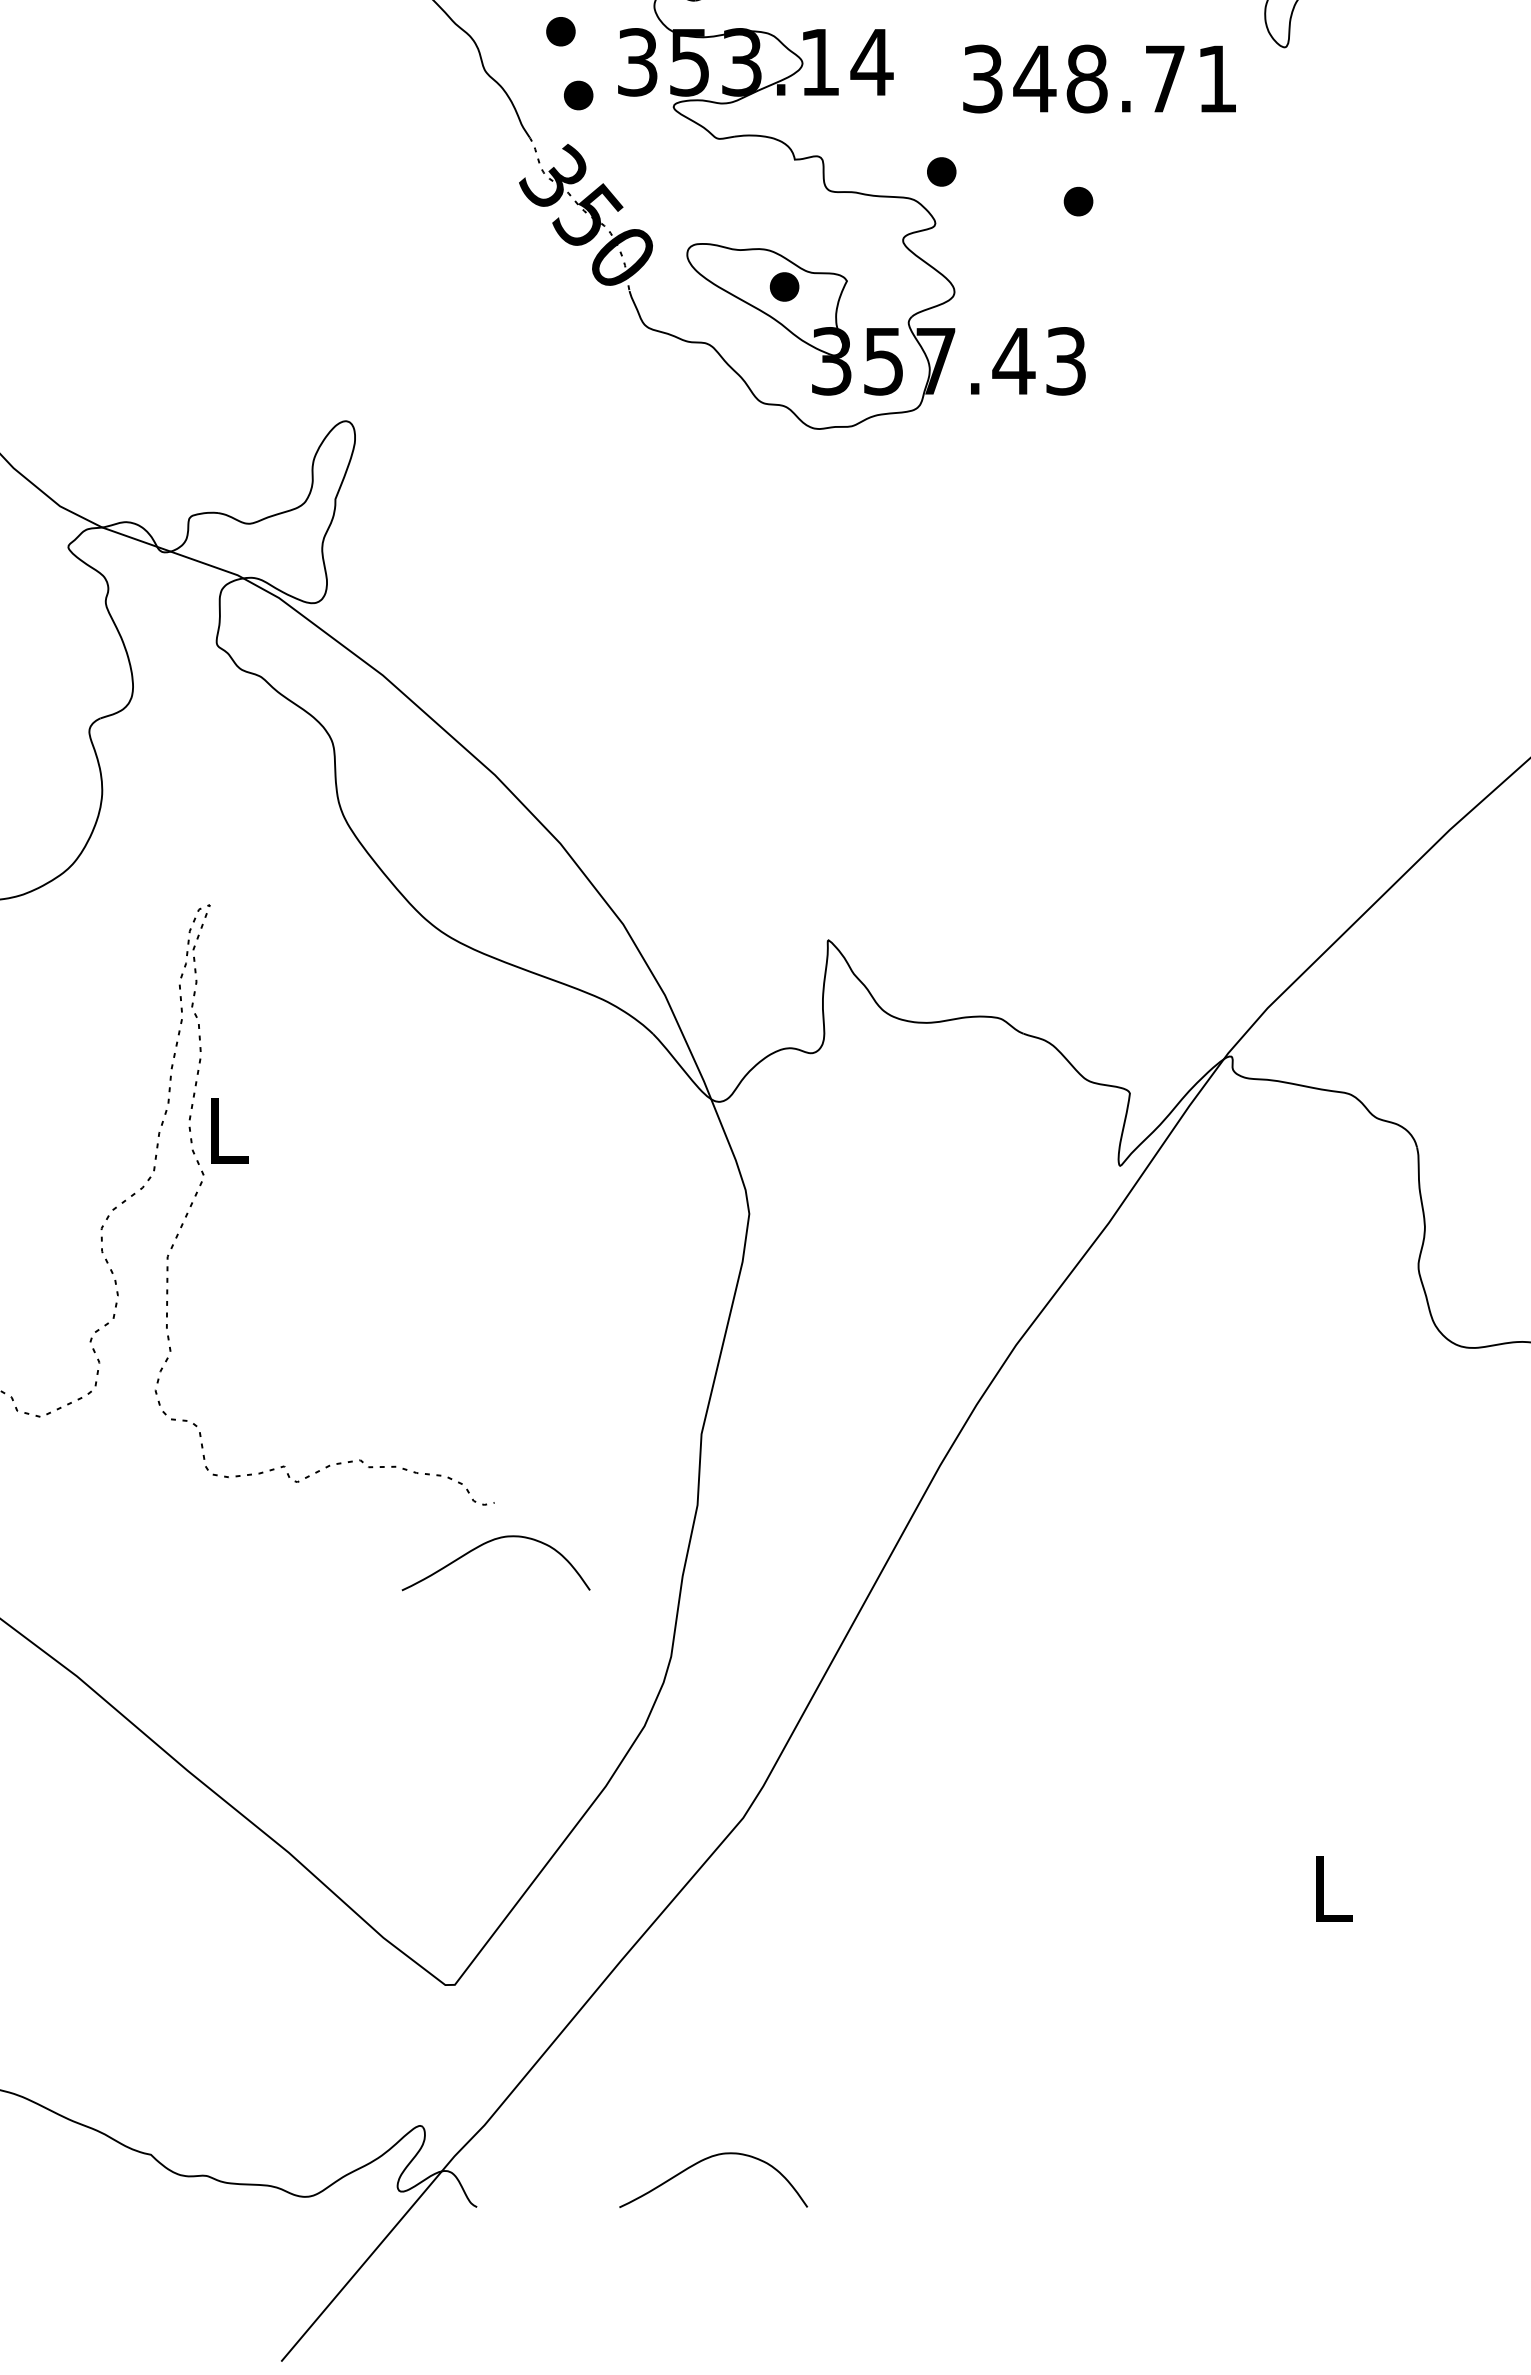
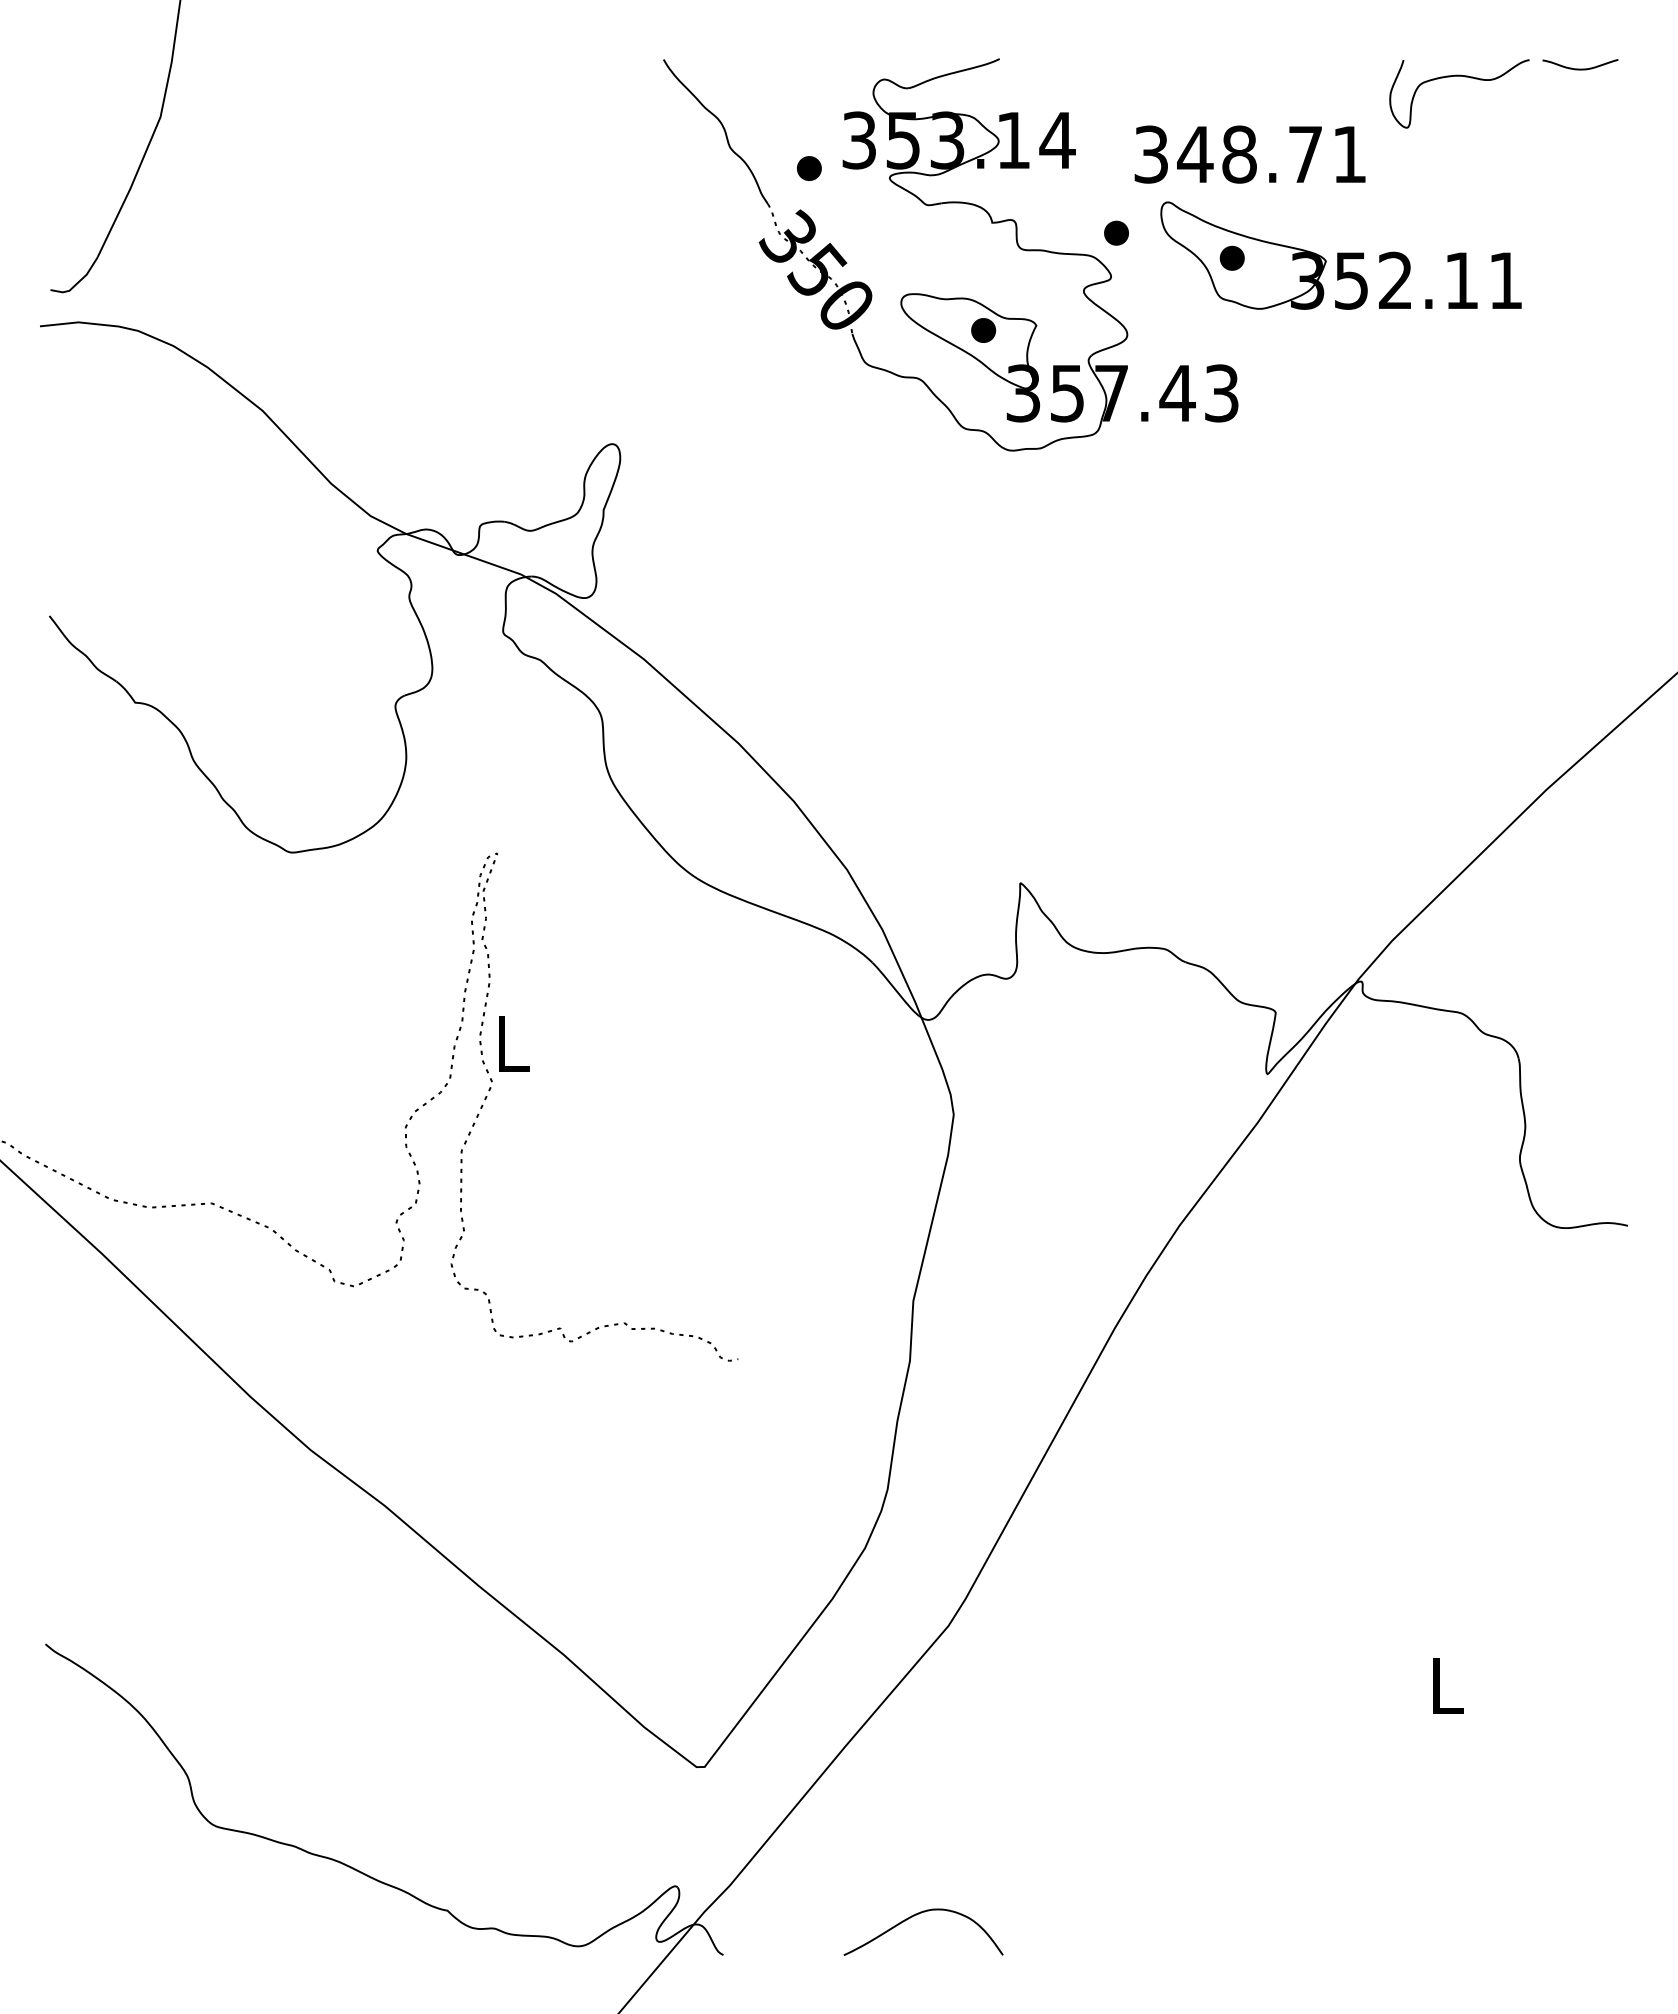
part: (561, 31) -> (794, 114), removed
part: (1206, 198) -> (1340, 255), added
curve: (491, 1542) -> (735, 1392), removed

